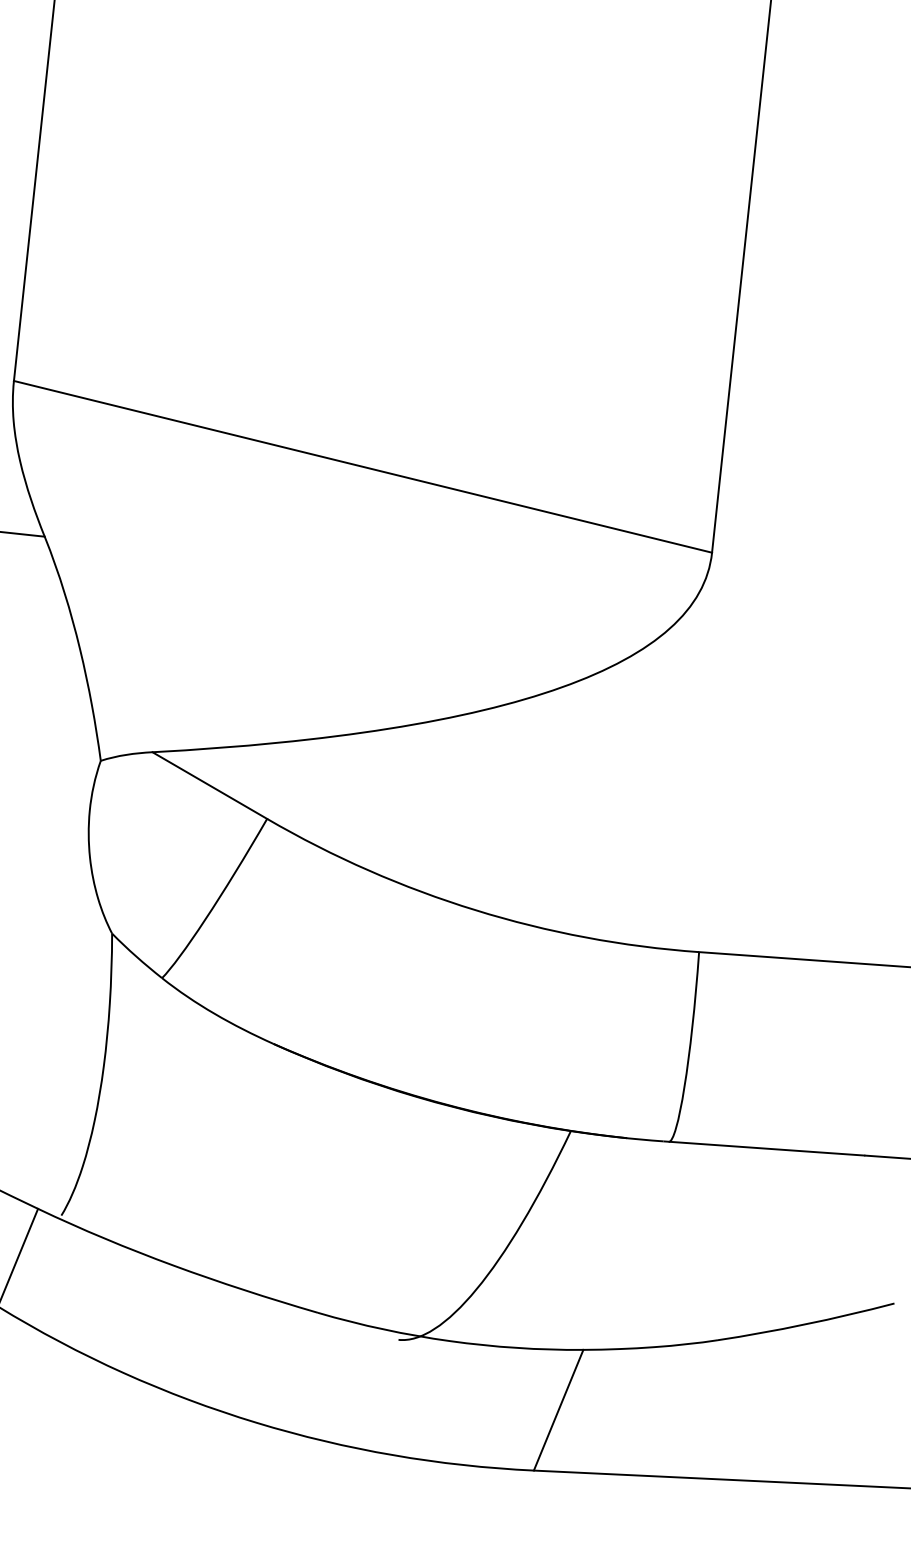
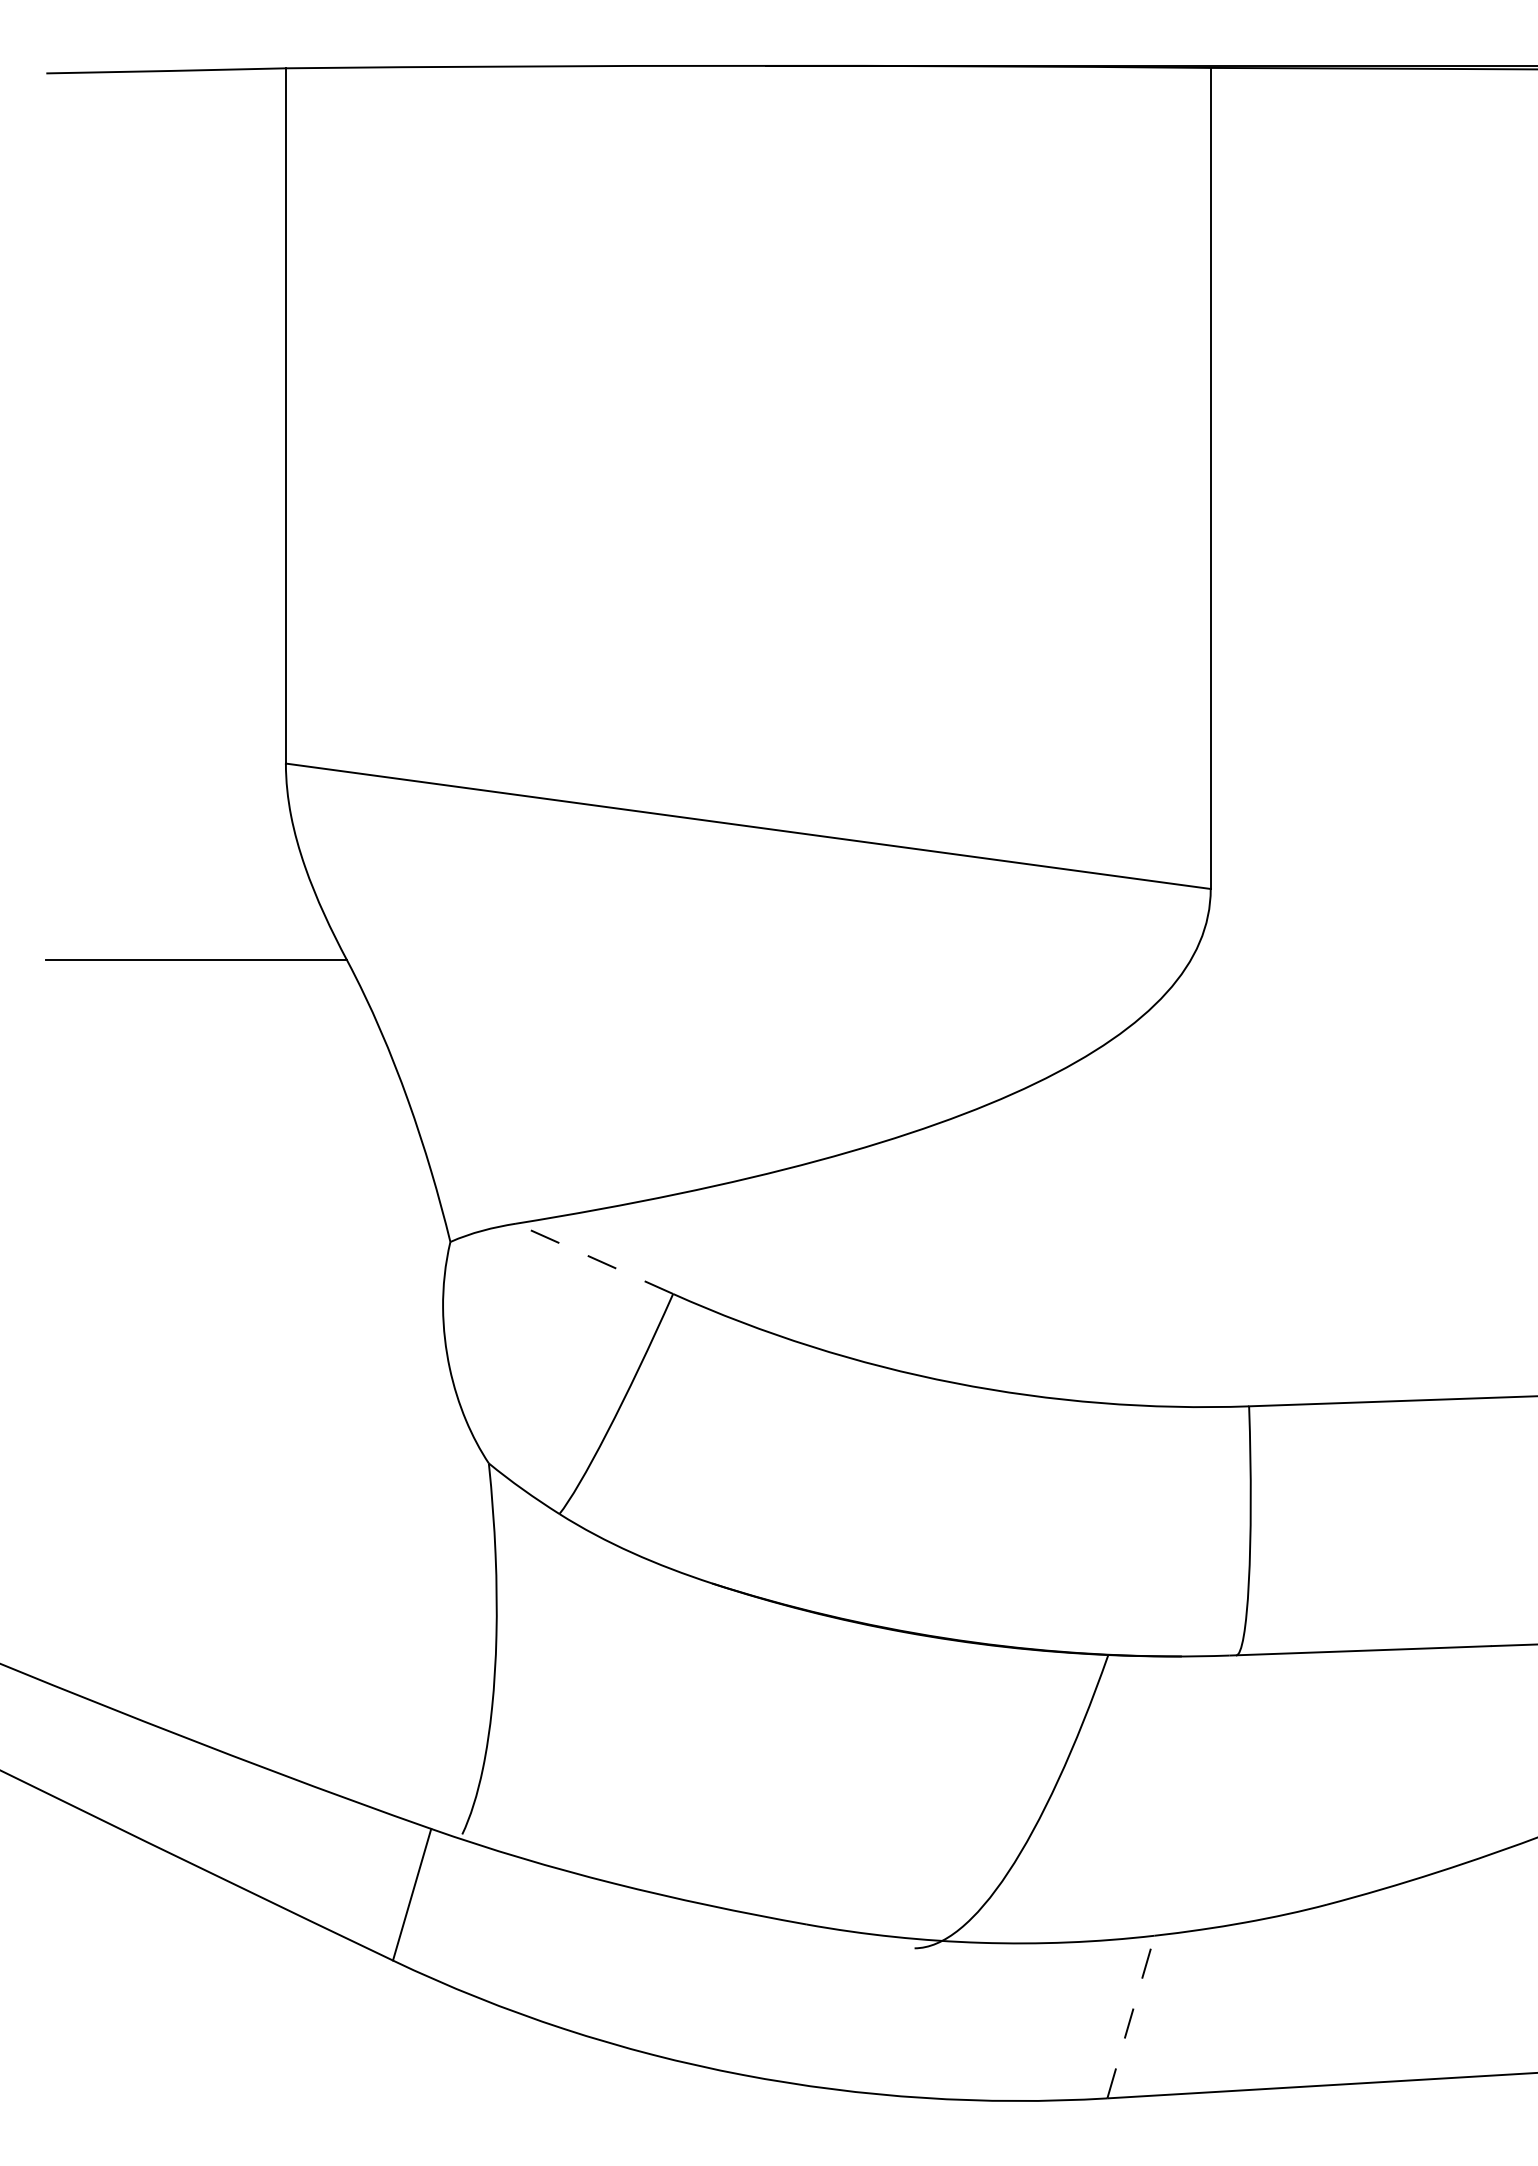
line: (209, 785) -> (594, 1258), solid -> dashed
line: (558, 1410) -> (1131, 2017), solid -> dashed

